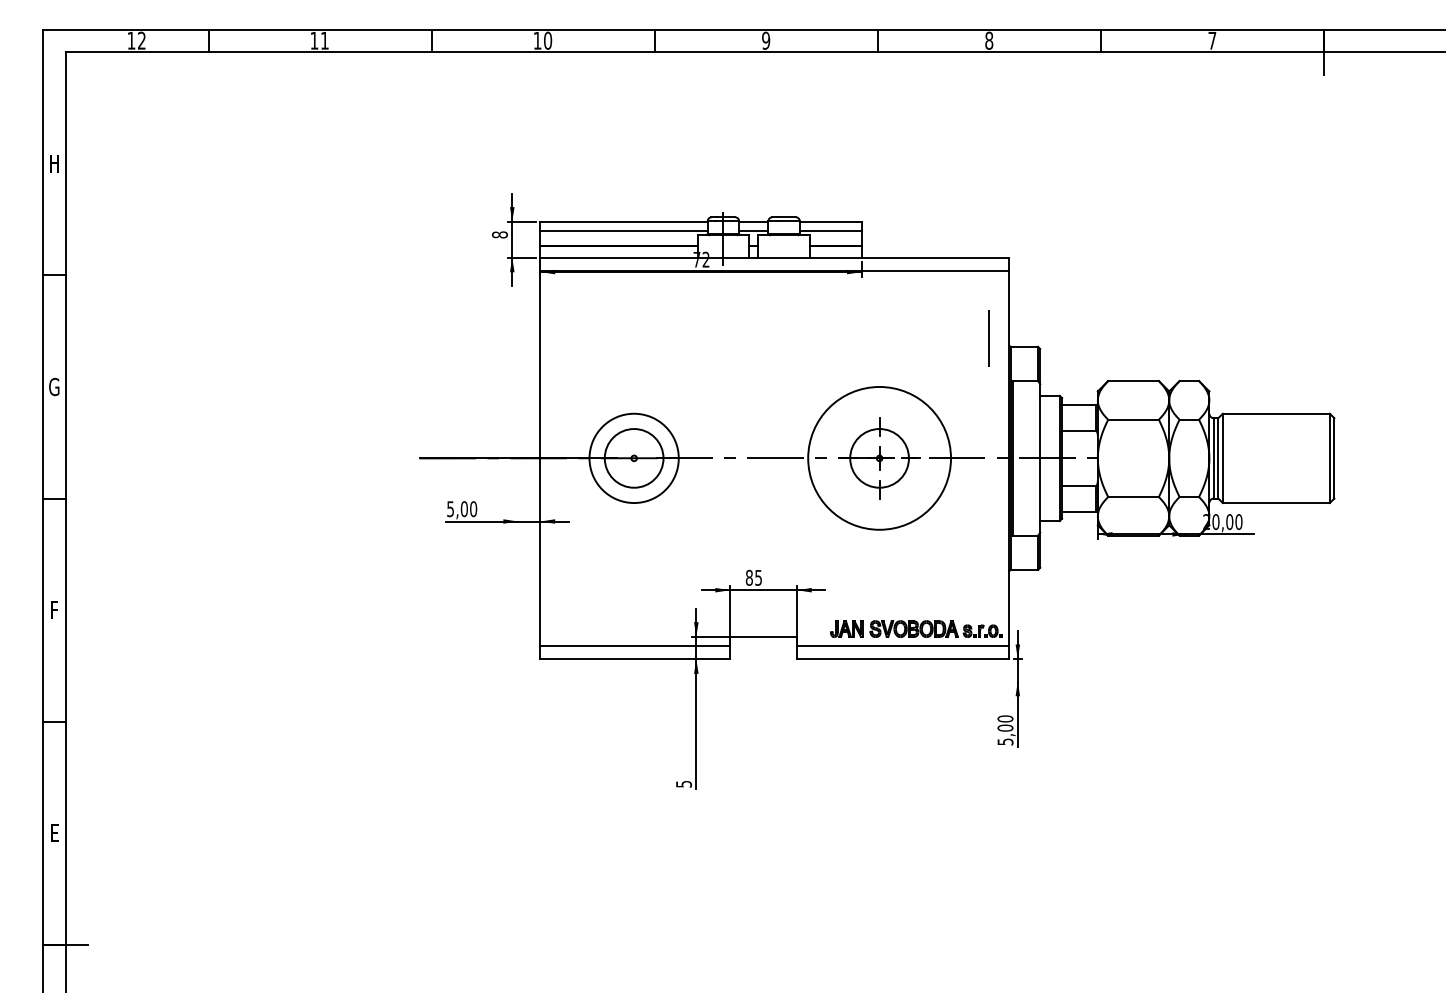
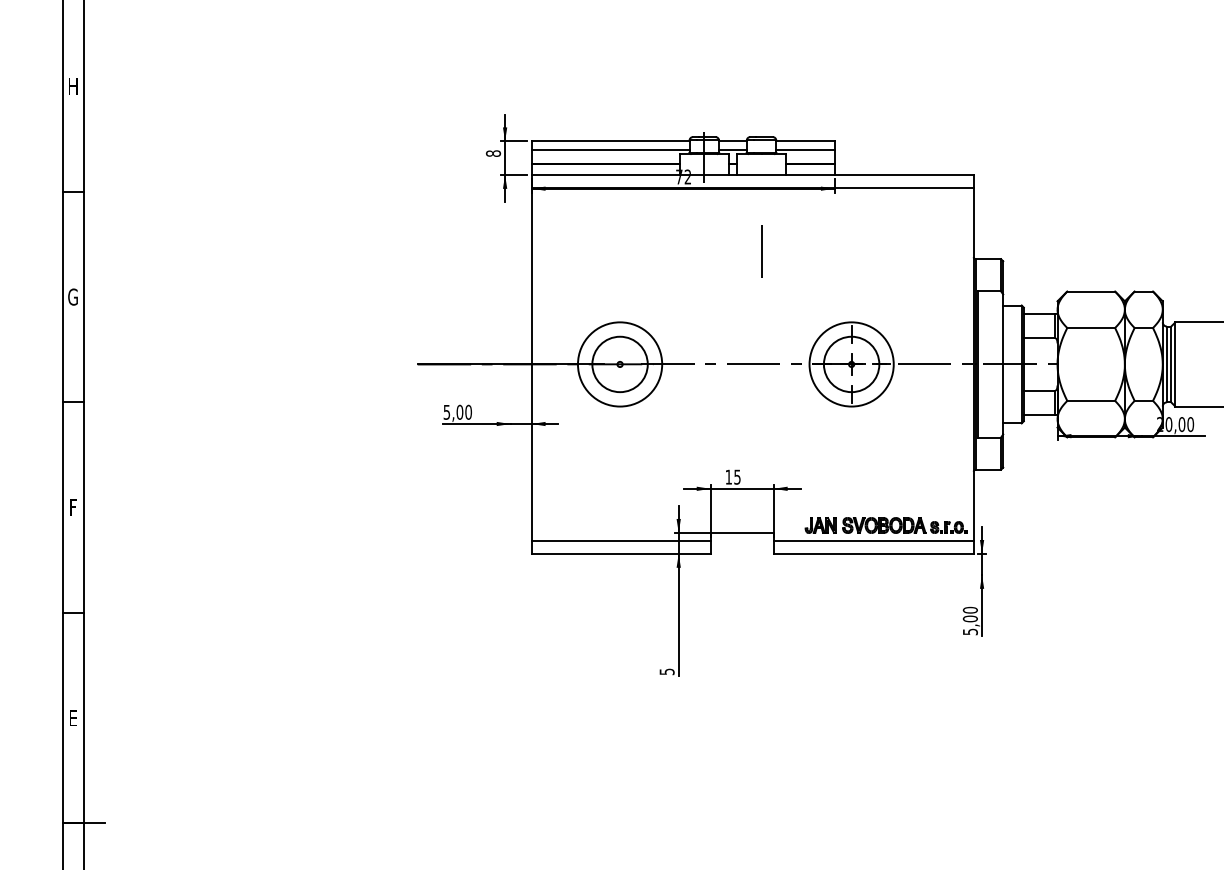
line: (988, 338) -> (760, 251), moved
circle: (879, 458) -> (851, 364), size x0.62
text: (748, 577) -> (727, 476), 85 -> 15

